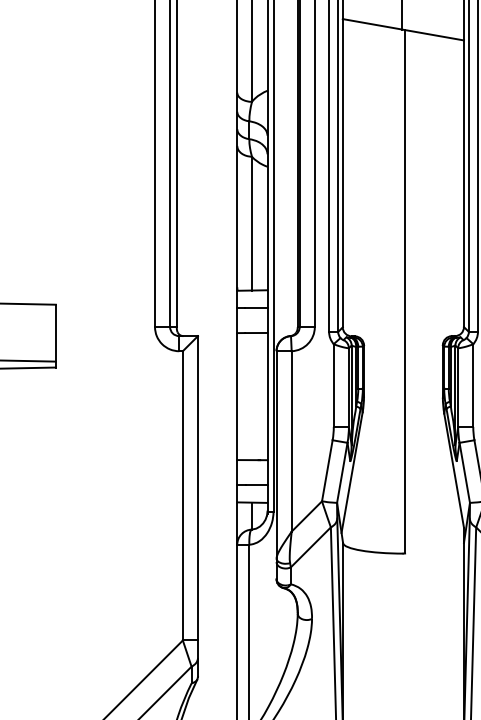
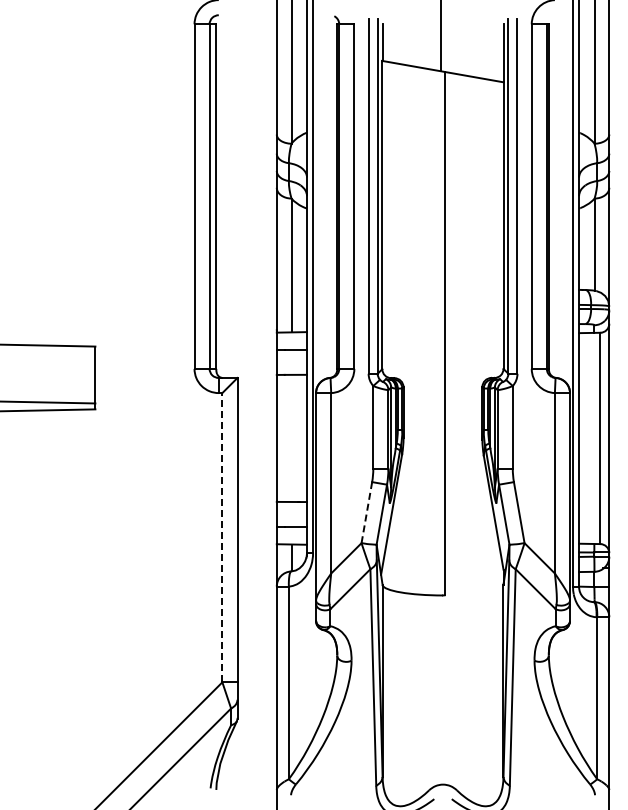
line: (326, 470) -> (366, 512), solid -> dashed
line: (182, 495) -> (222, 537), solid -> dashed

